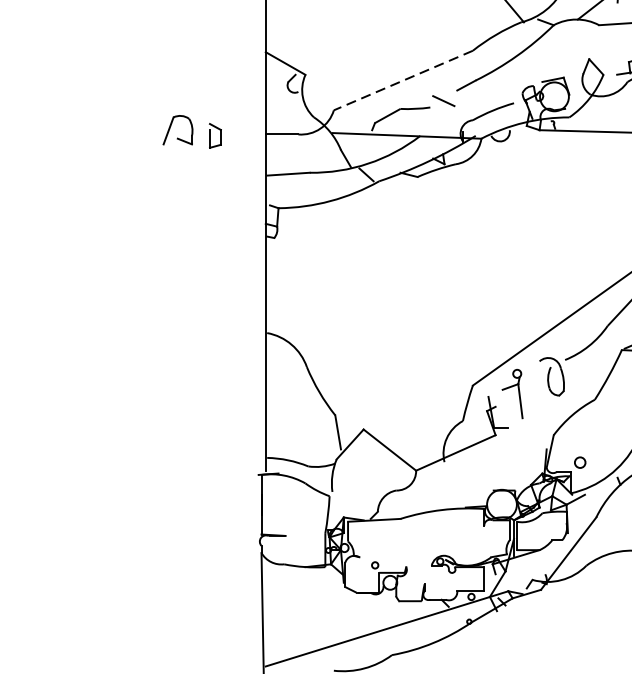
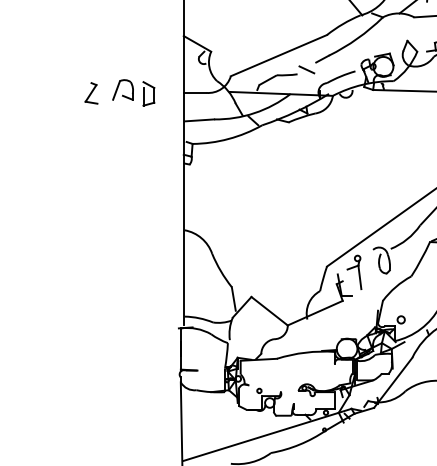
line: (402, 80) -> (278, 55), dashed -> solid
part: (132, 135) -> (91, 93), added
part: (214, 135) -> (148, 93), size x1.43

